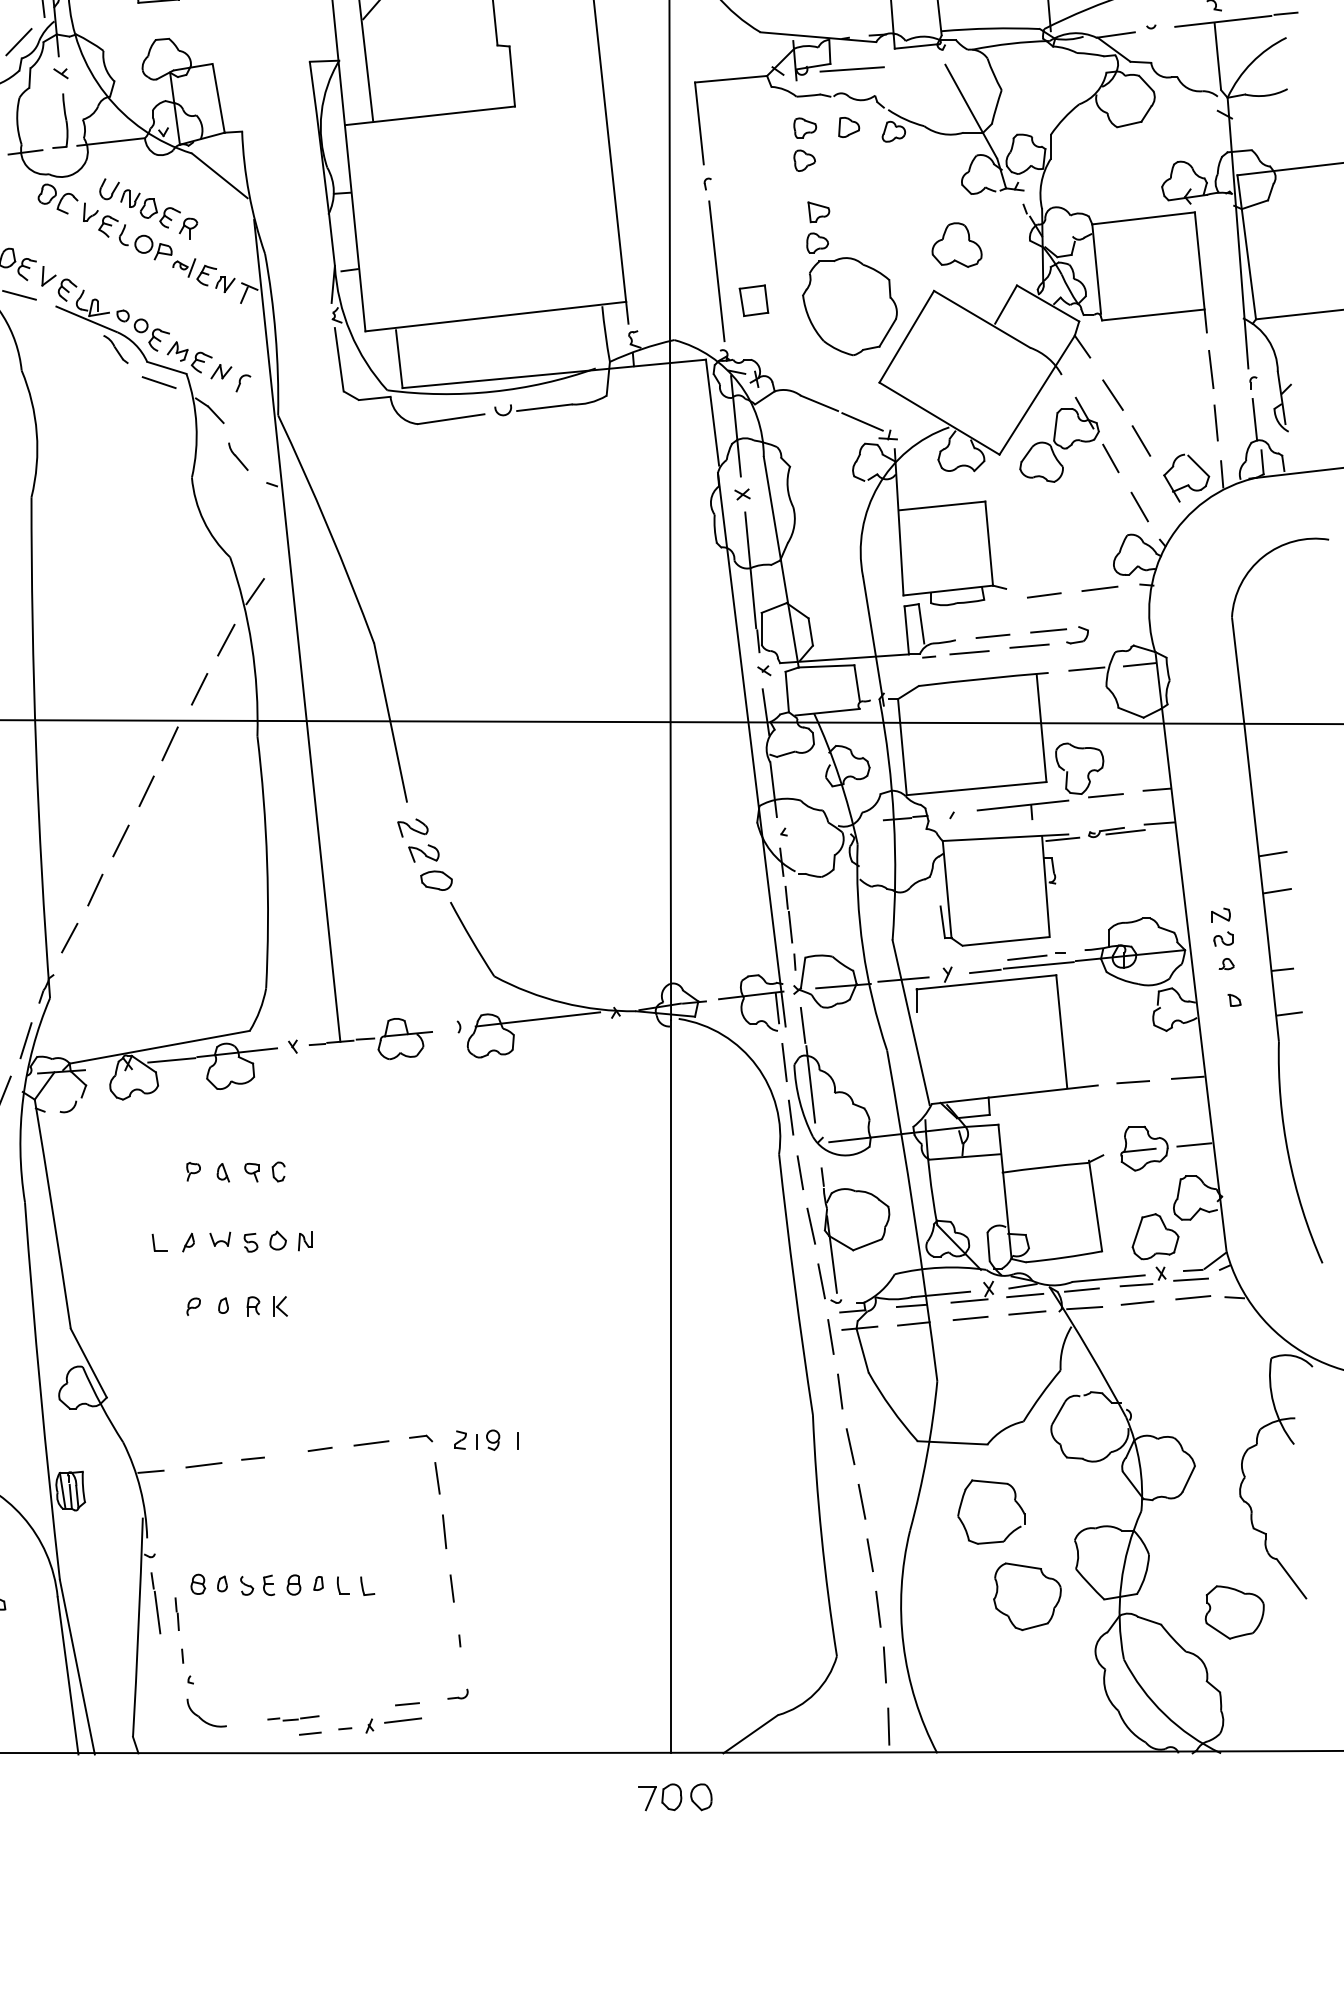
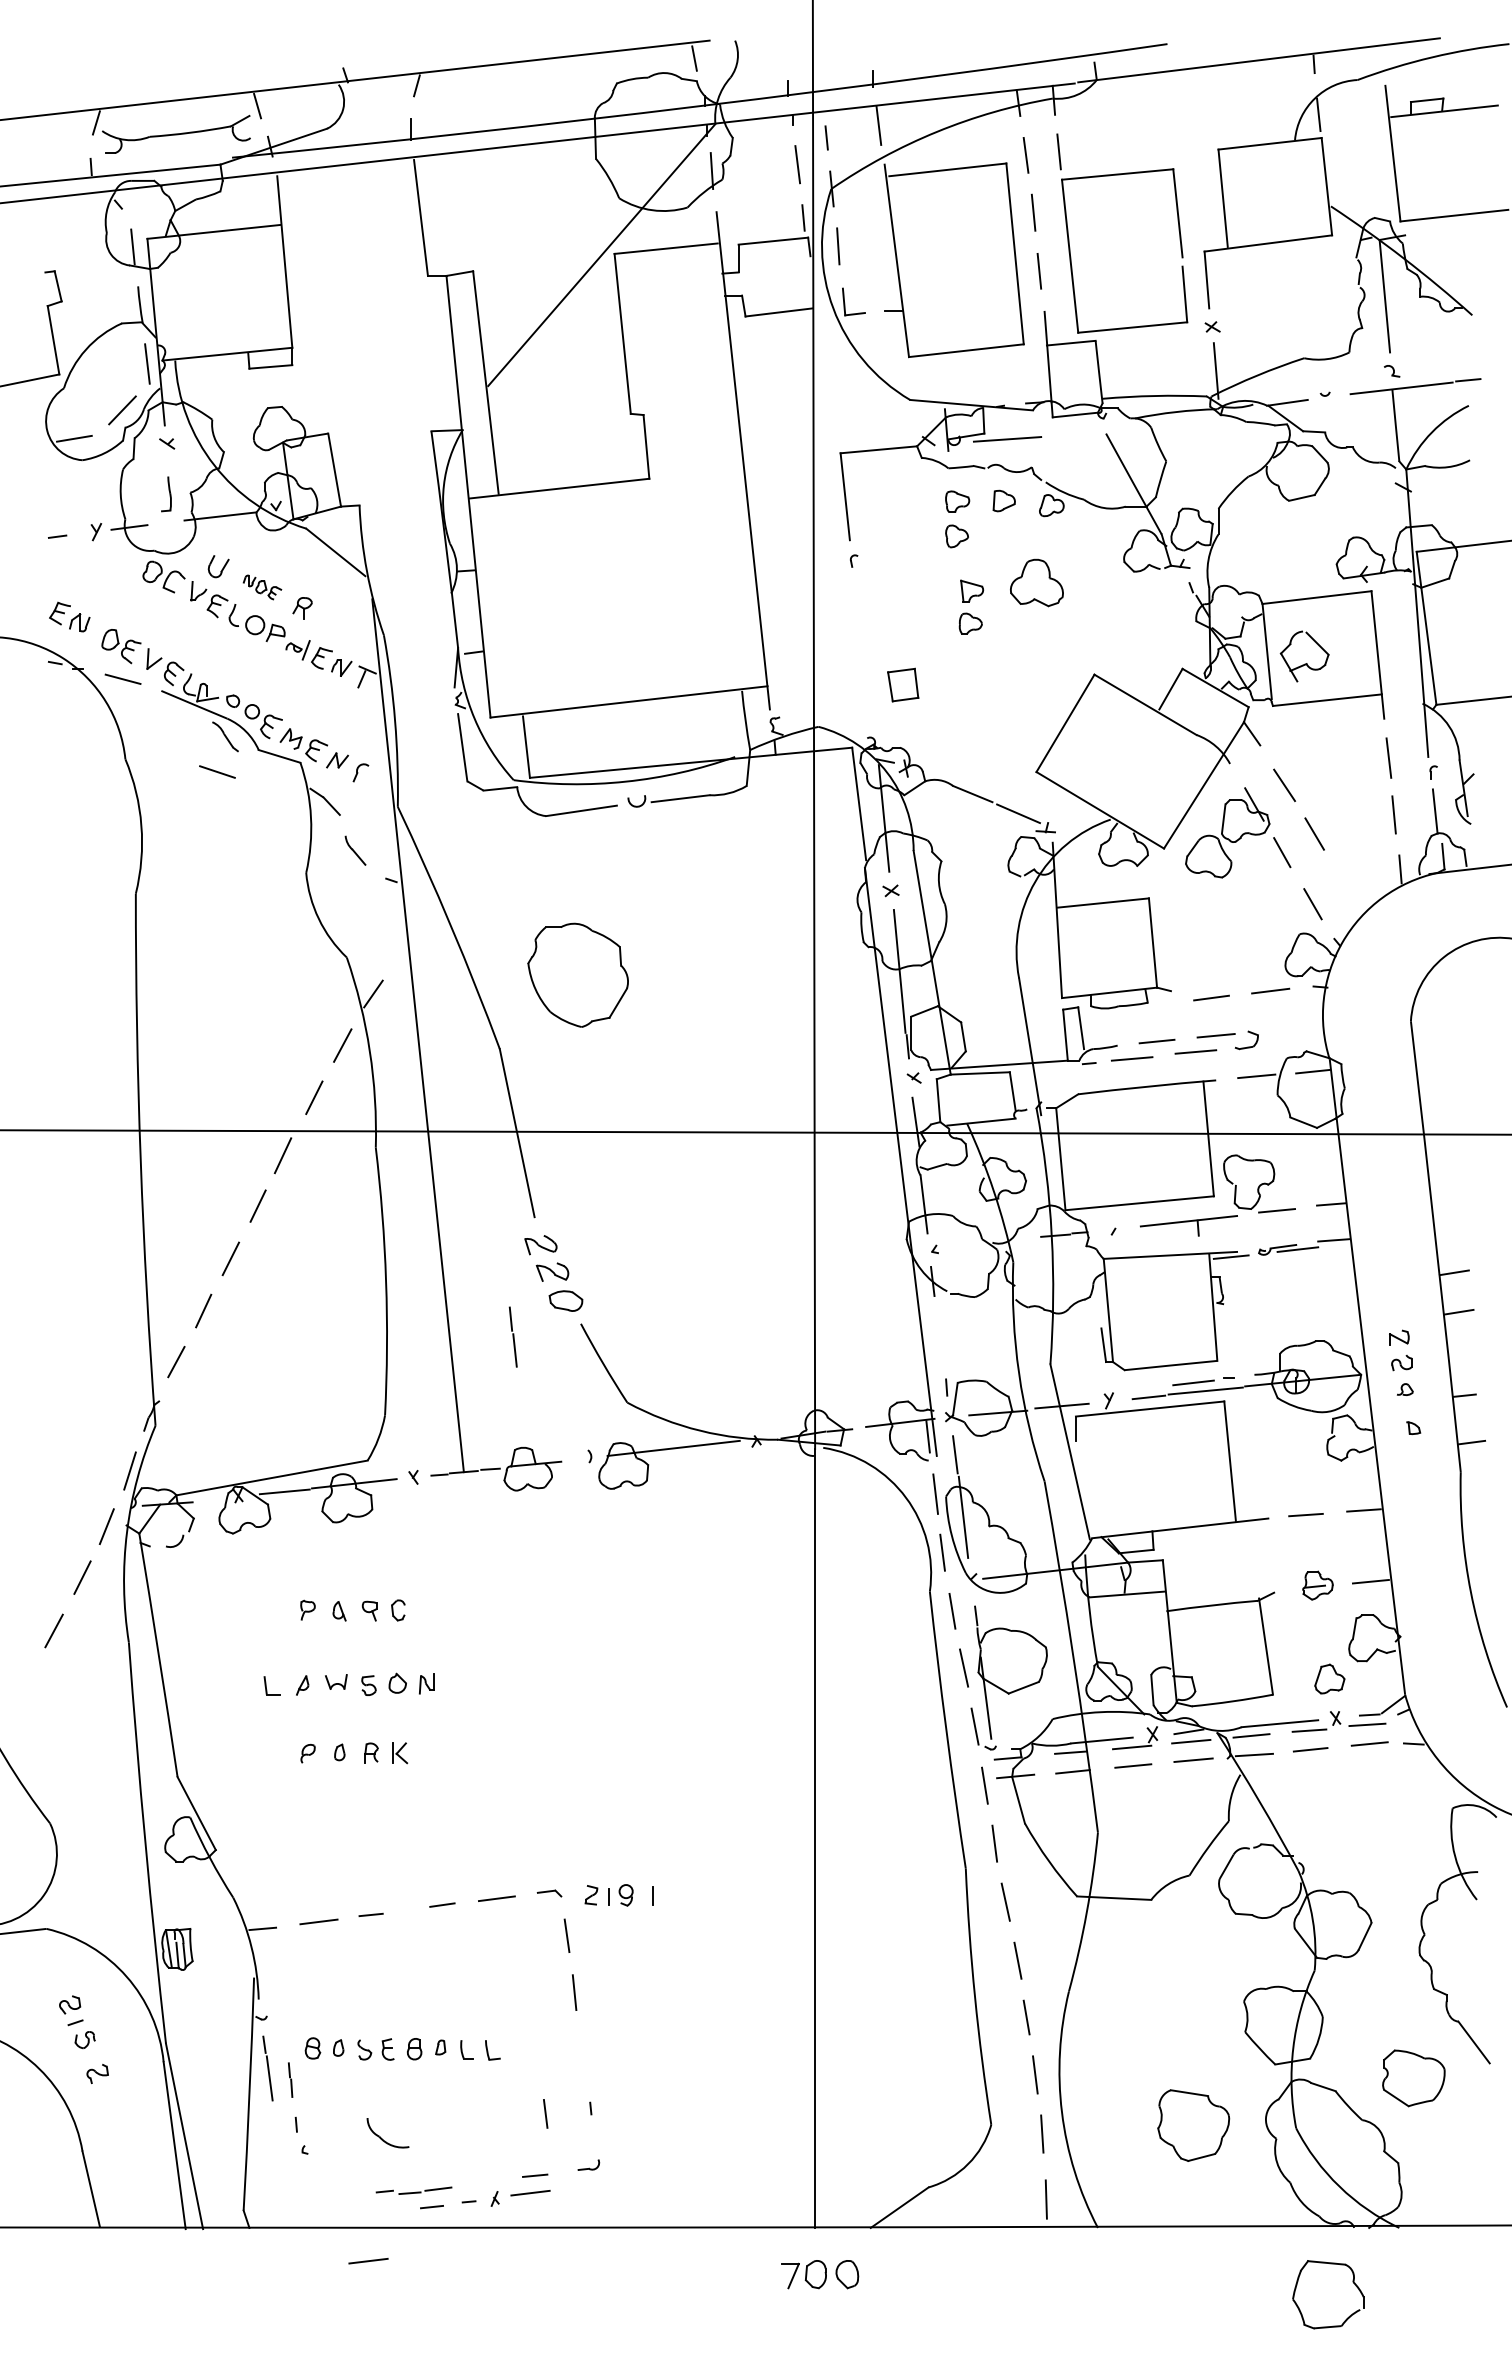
part: (60, 120) -> (166, 493), size x0.6
part: (150, 208) -> (262, 587), size x0.6
part: (956, 244) -> (1036, 582), moved
line: (716, 271) -> (863, 653), removed
part: (849, 305) -> (577, 974), moved
line: (159, 382) -> (217, 771), moved
part: (1186, 484) -> (1304, 663), moved
line: (788, 914) -> (512, 1336), moved
part: (1144, 1148) -> (1317, 1585), size x0.6
part: (1155, 1236) -> (1329, 1678), size x0.6
part: (1014, 1500) -> (1352, 2282), moved
line: (452, 1588) -> (545, 2113), moved
part: (1027, 1596) -> (1193, 2125), moved
part: (201, 1718) -> (382, 2138), moved
part: (292, 1718) -> (413, 2190), size x1.4
line: (250, 1784) -> (368, 2261), added

